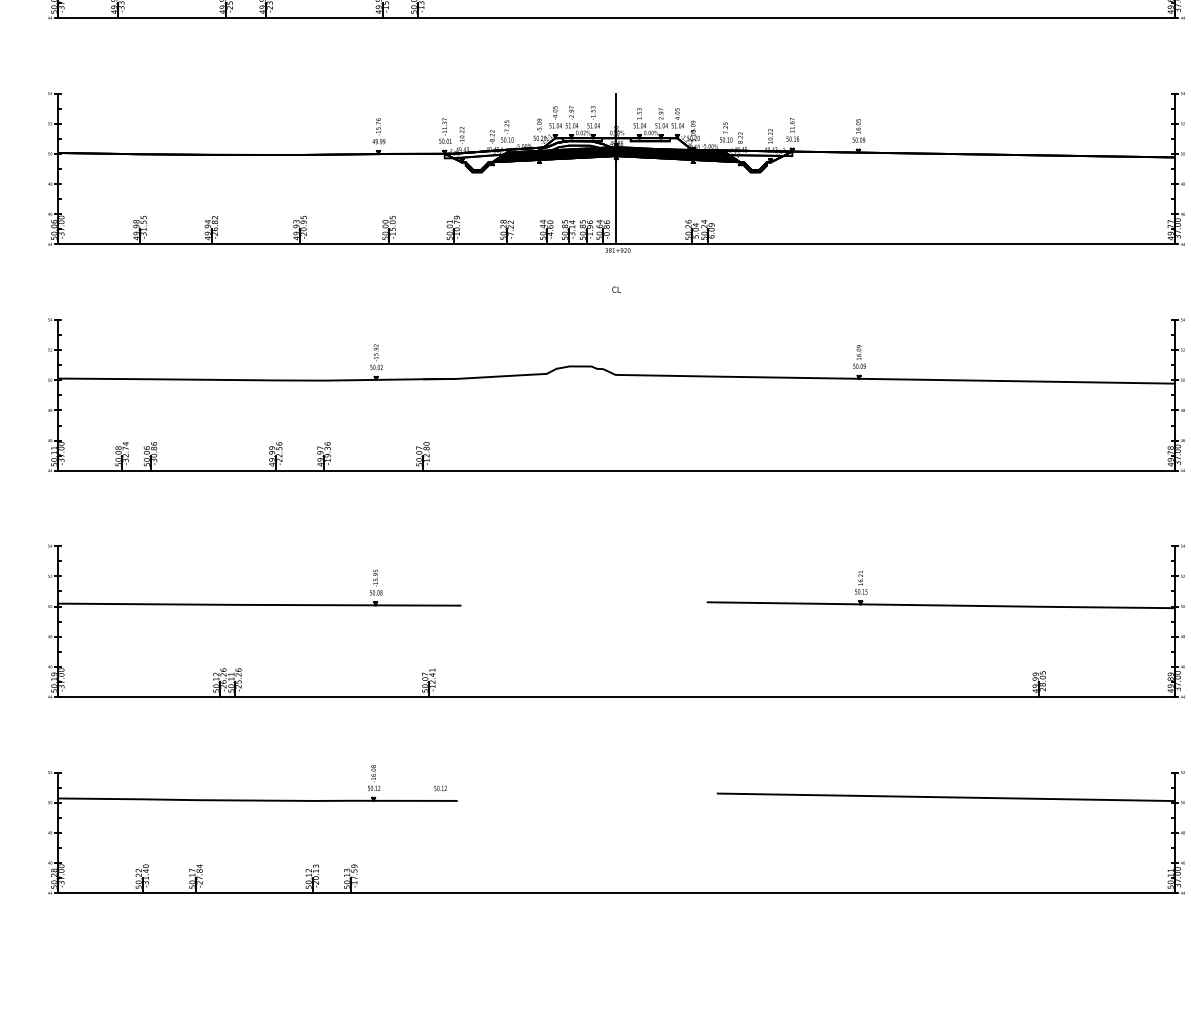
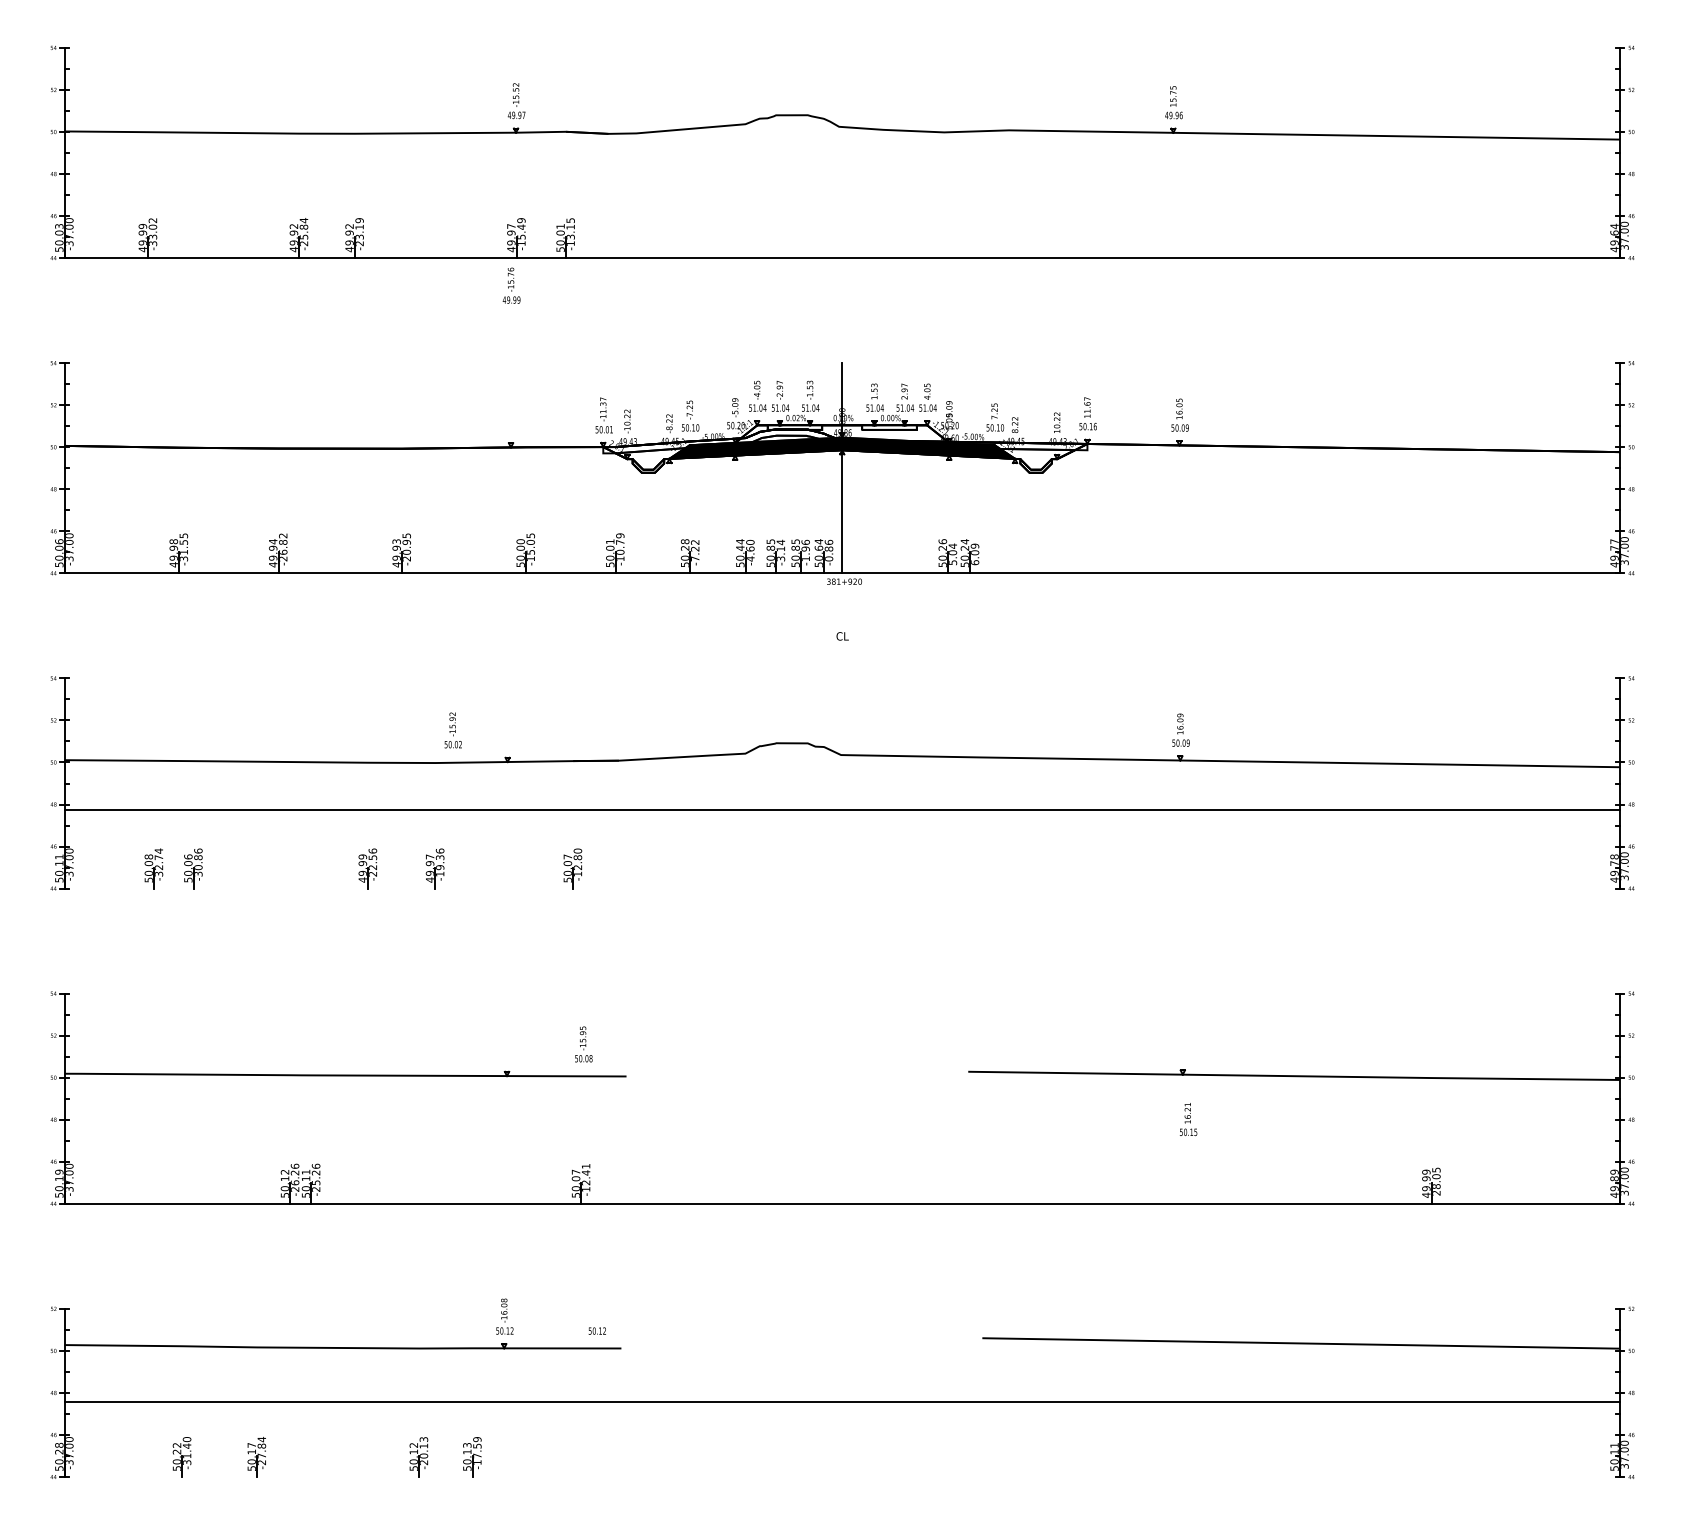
text: (378, 131) -> (511, 285), moved
text: (375, 357) -> (452, 730), moved
line: (615, 470) -> (841, 809), moved
text: (375, 582) -> (583, 1044), moved
text: (861, 582) -> (1188, 1119), moved
line: (615, 893) -> (841, 1402), moved

